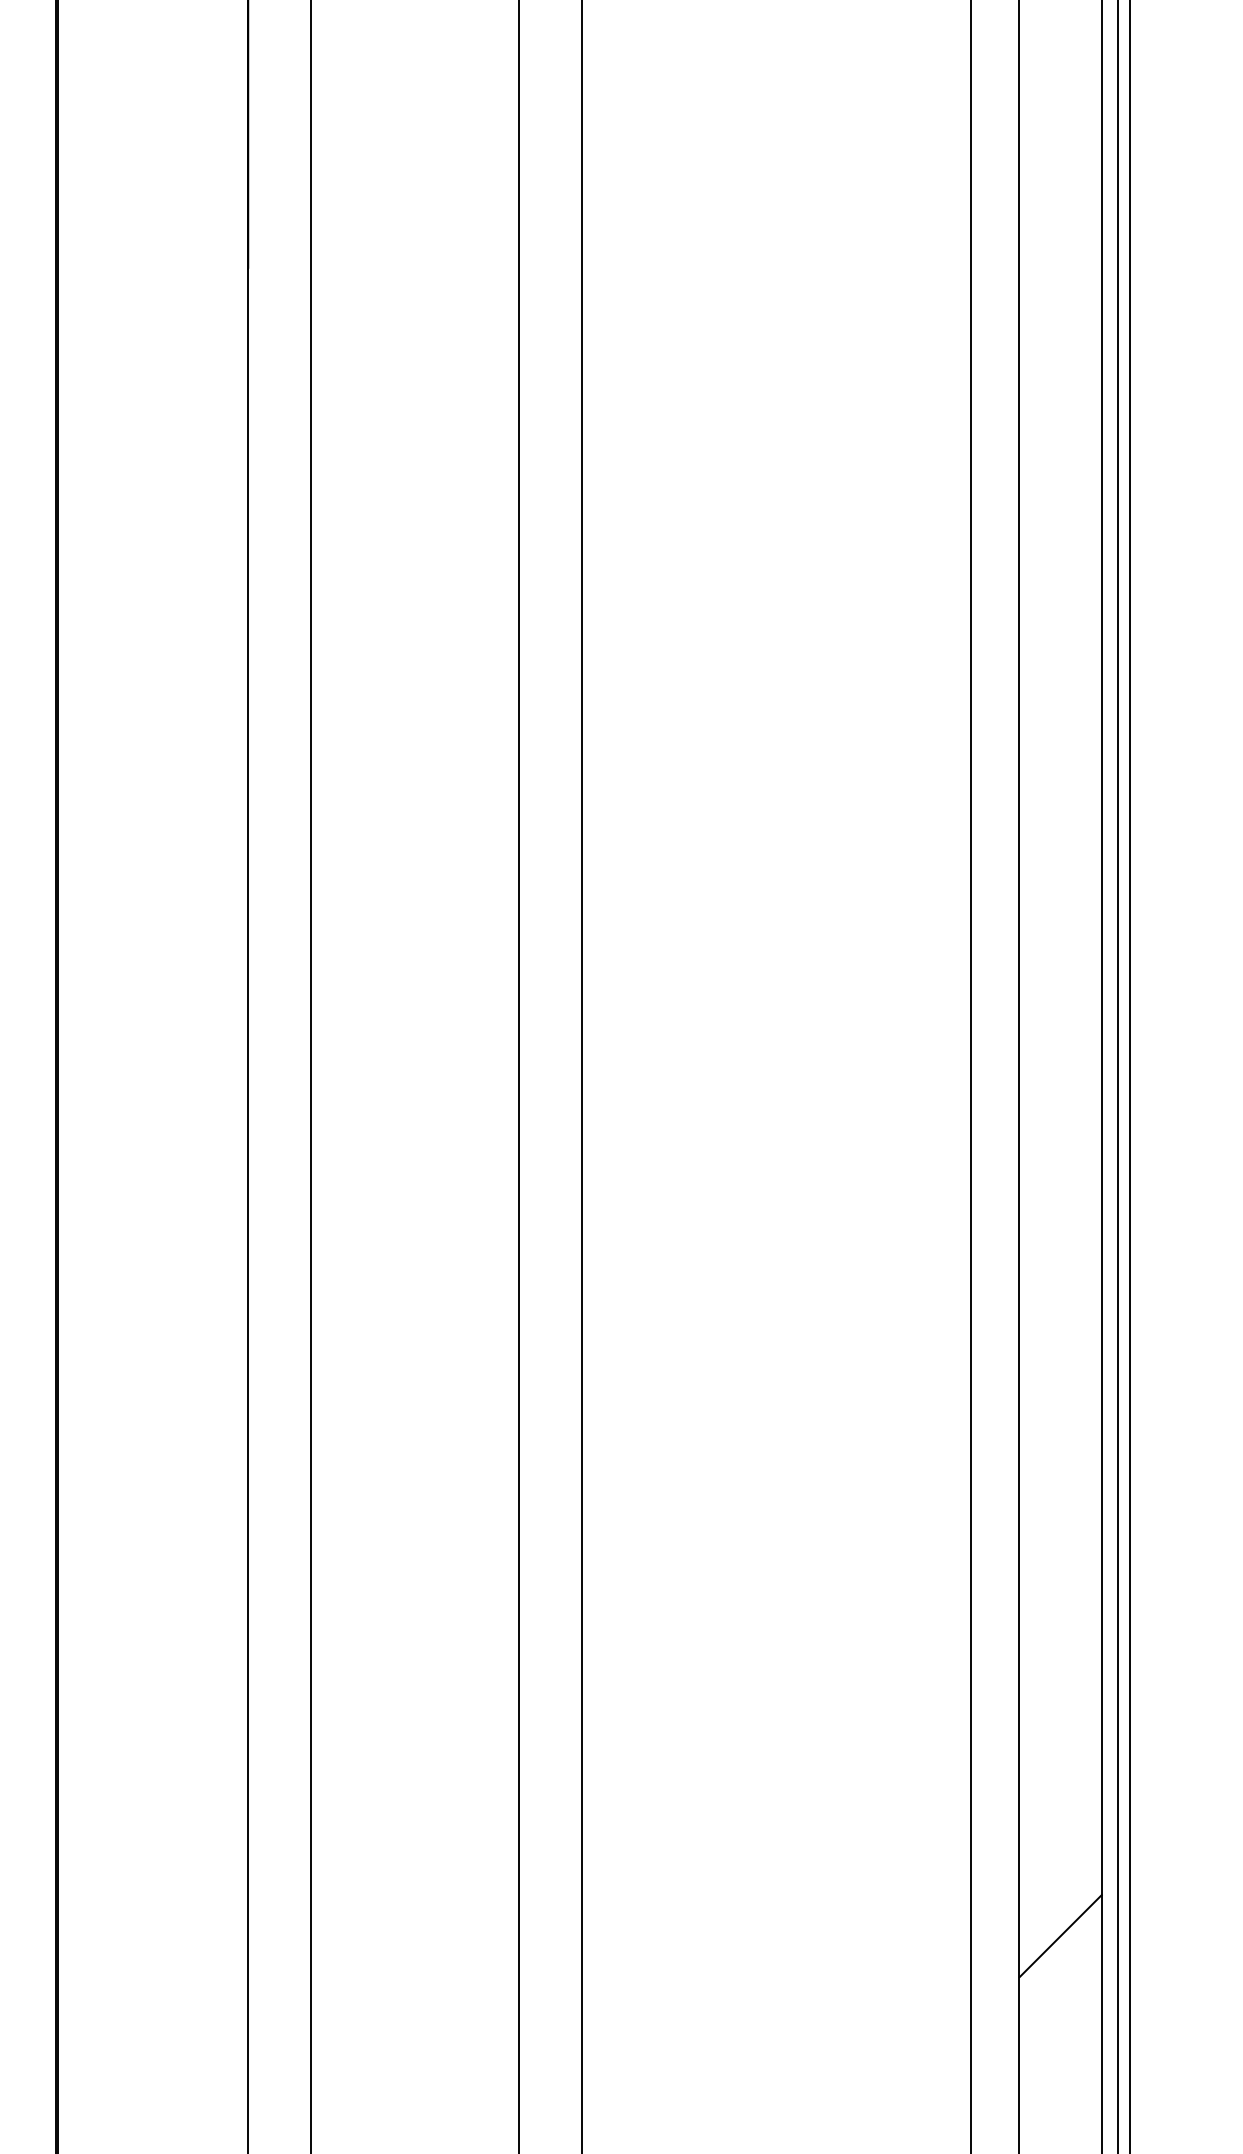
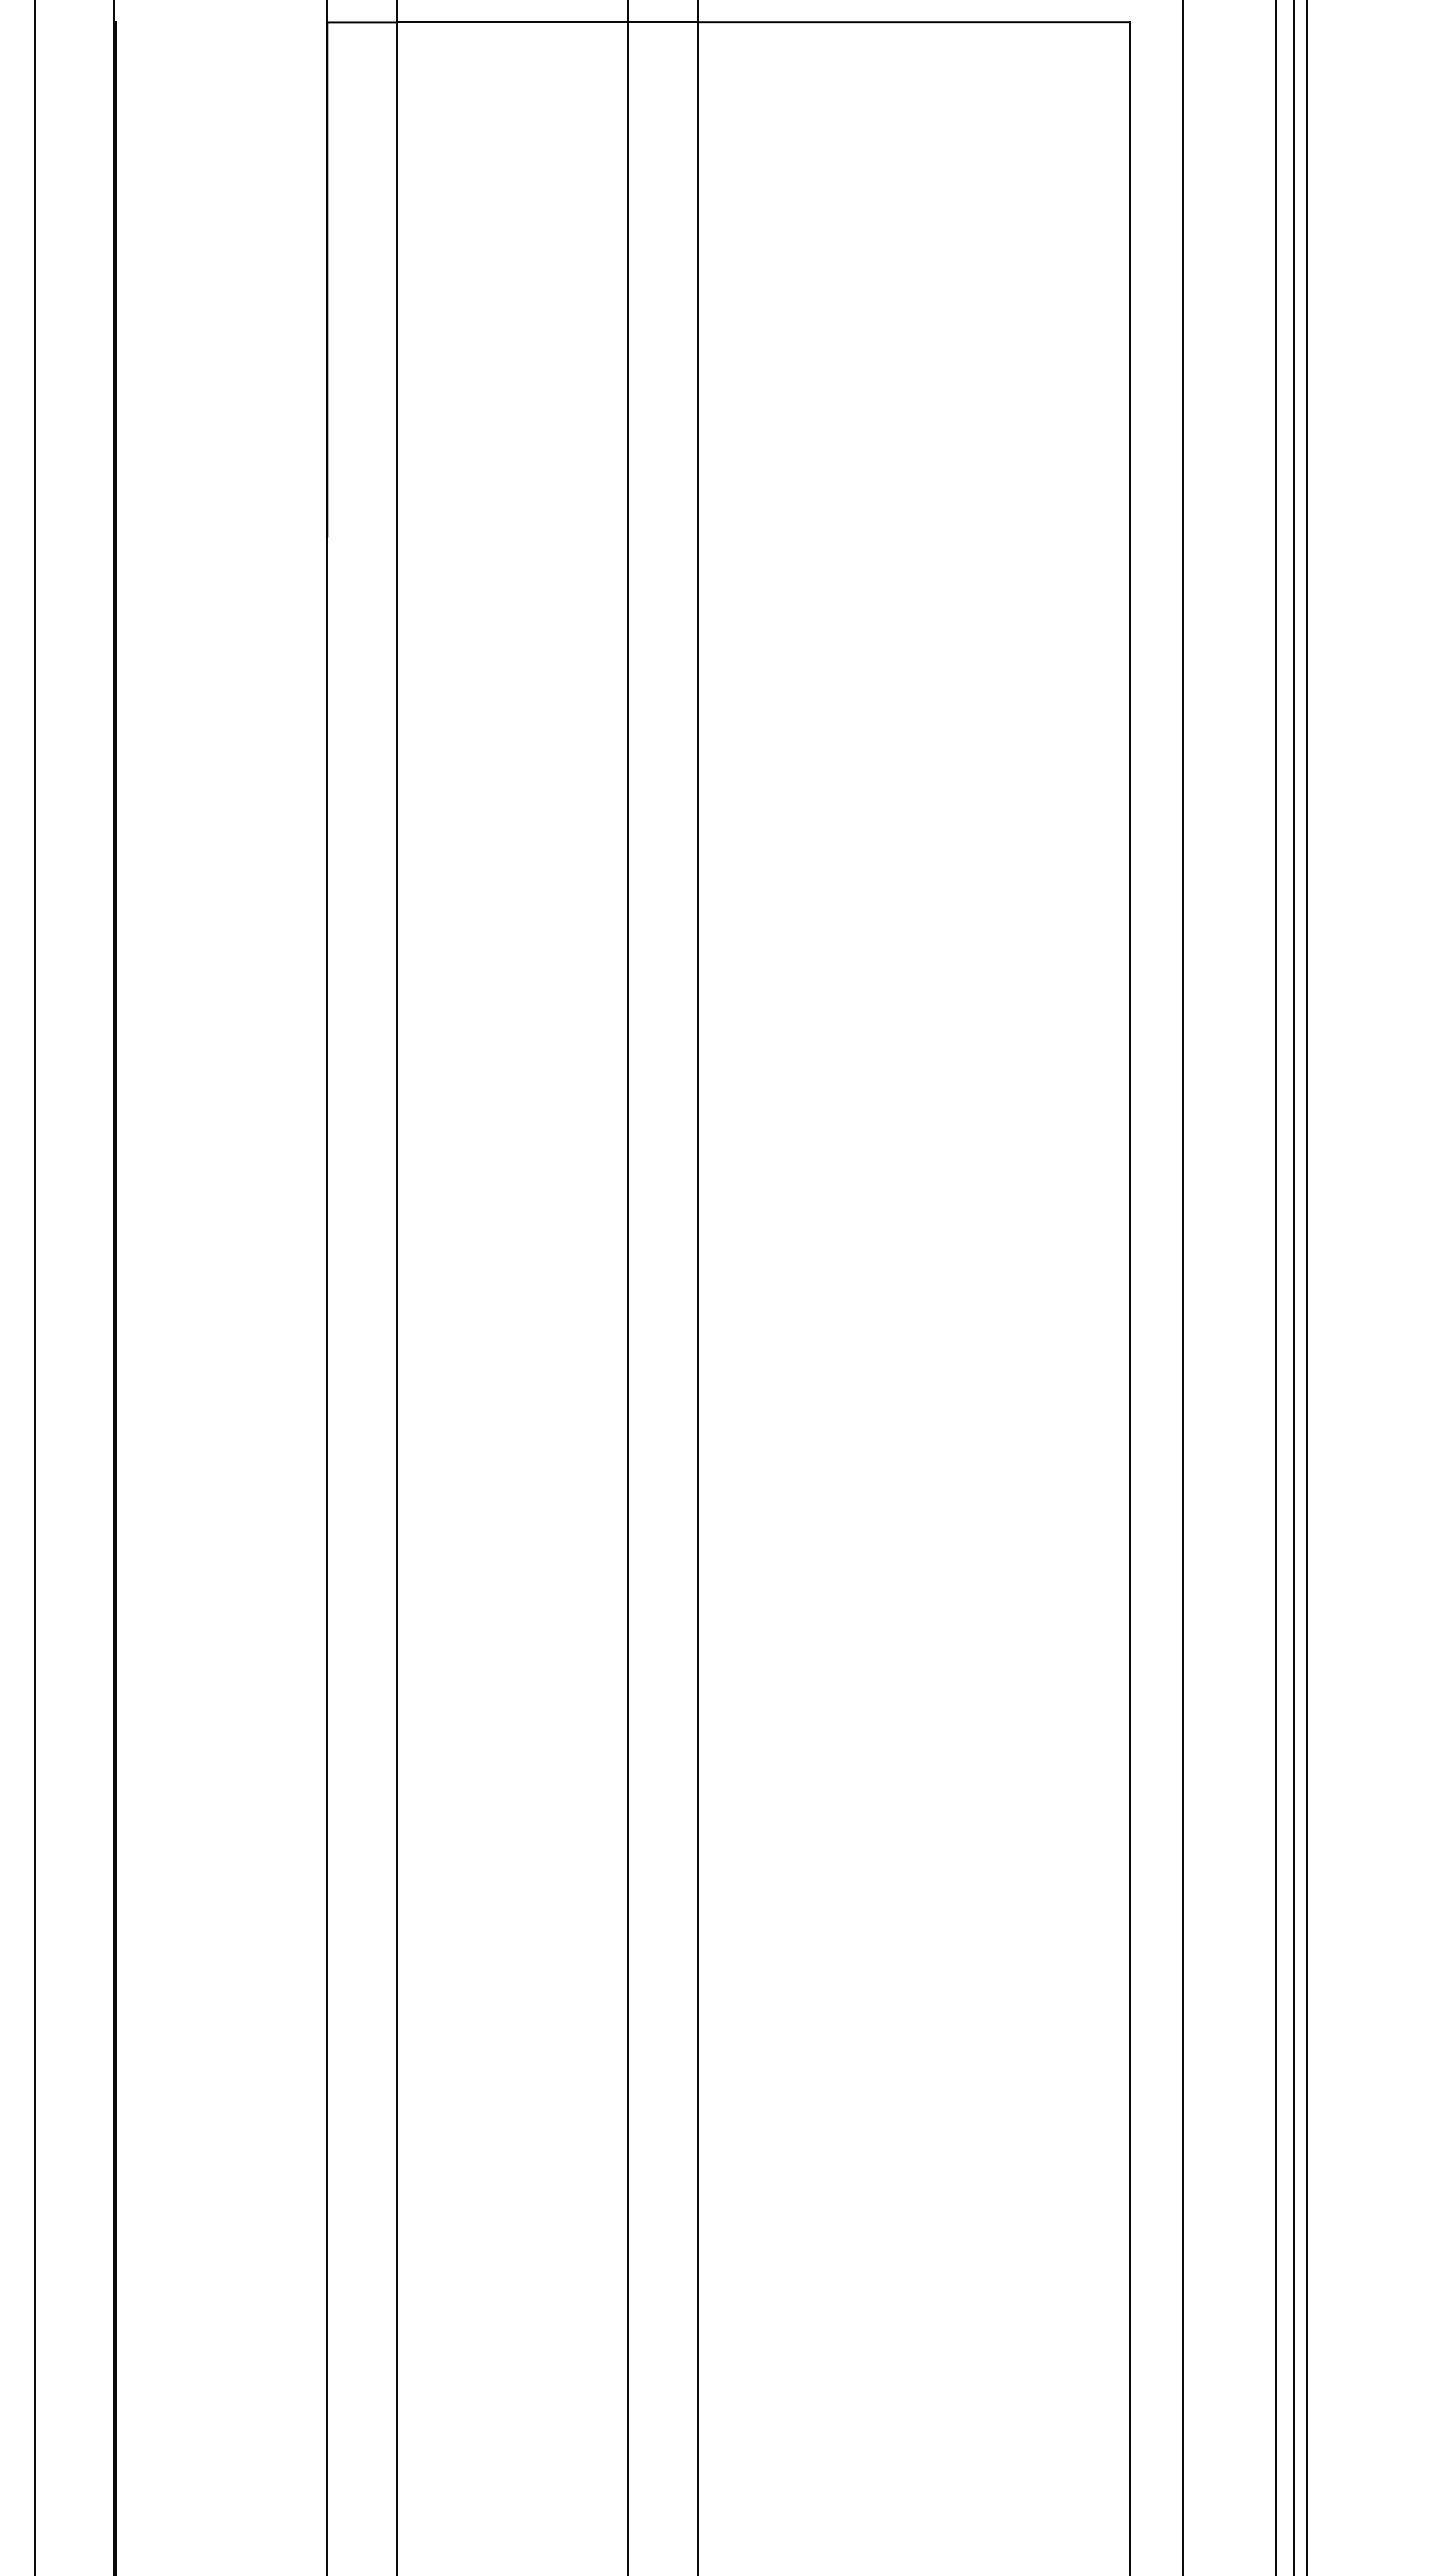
hatch: (1060, 1935) -> (1229, 2388), removed

